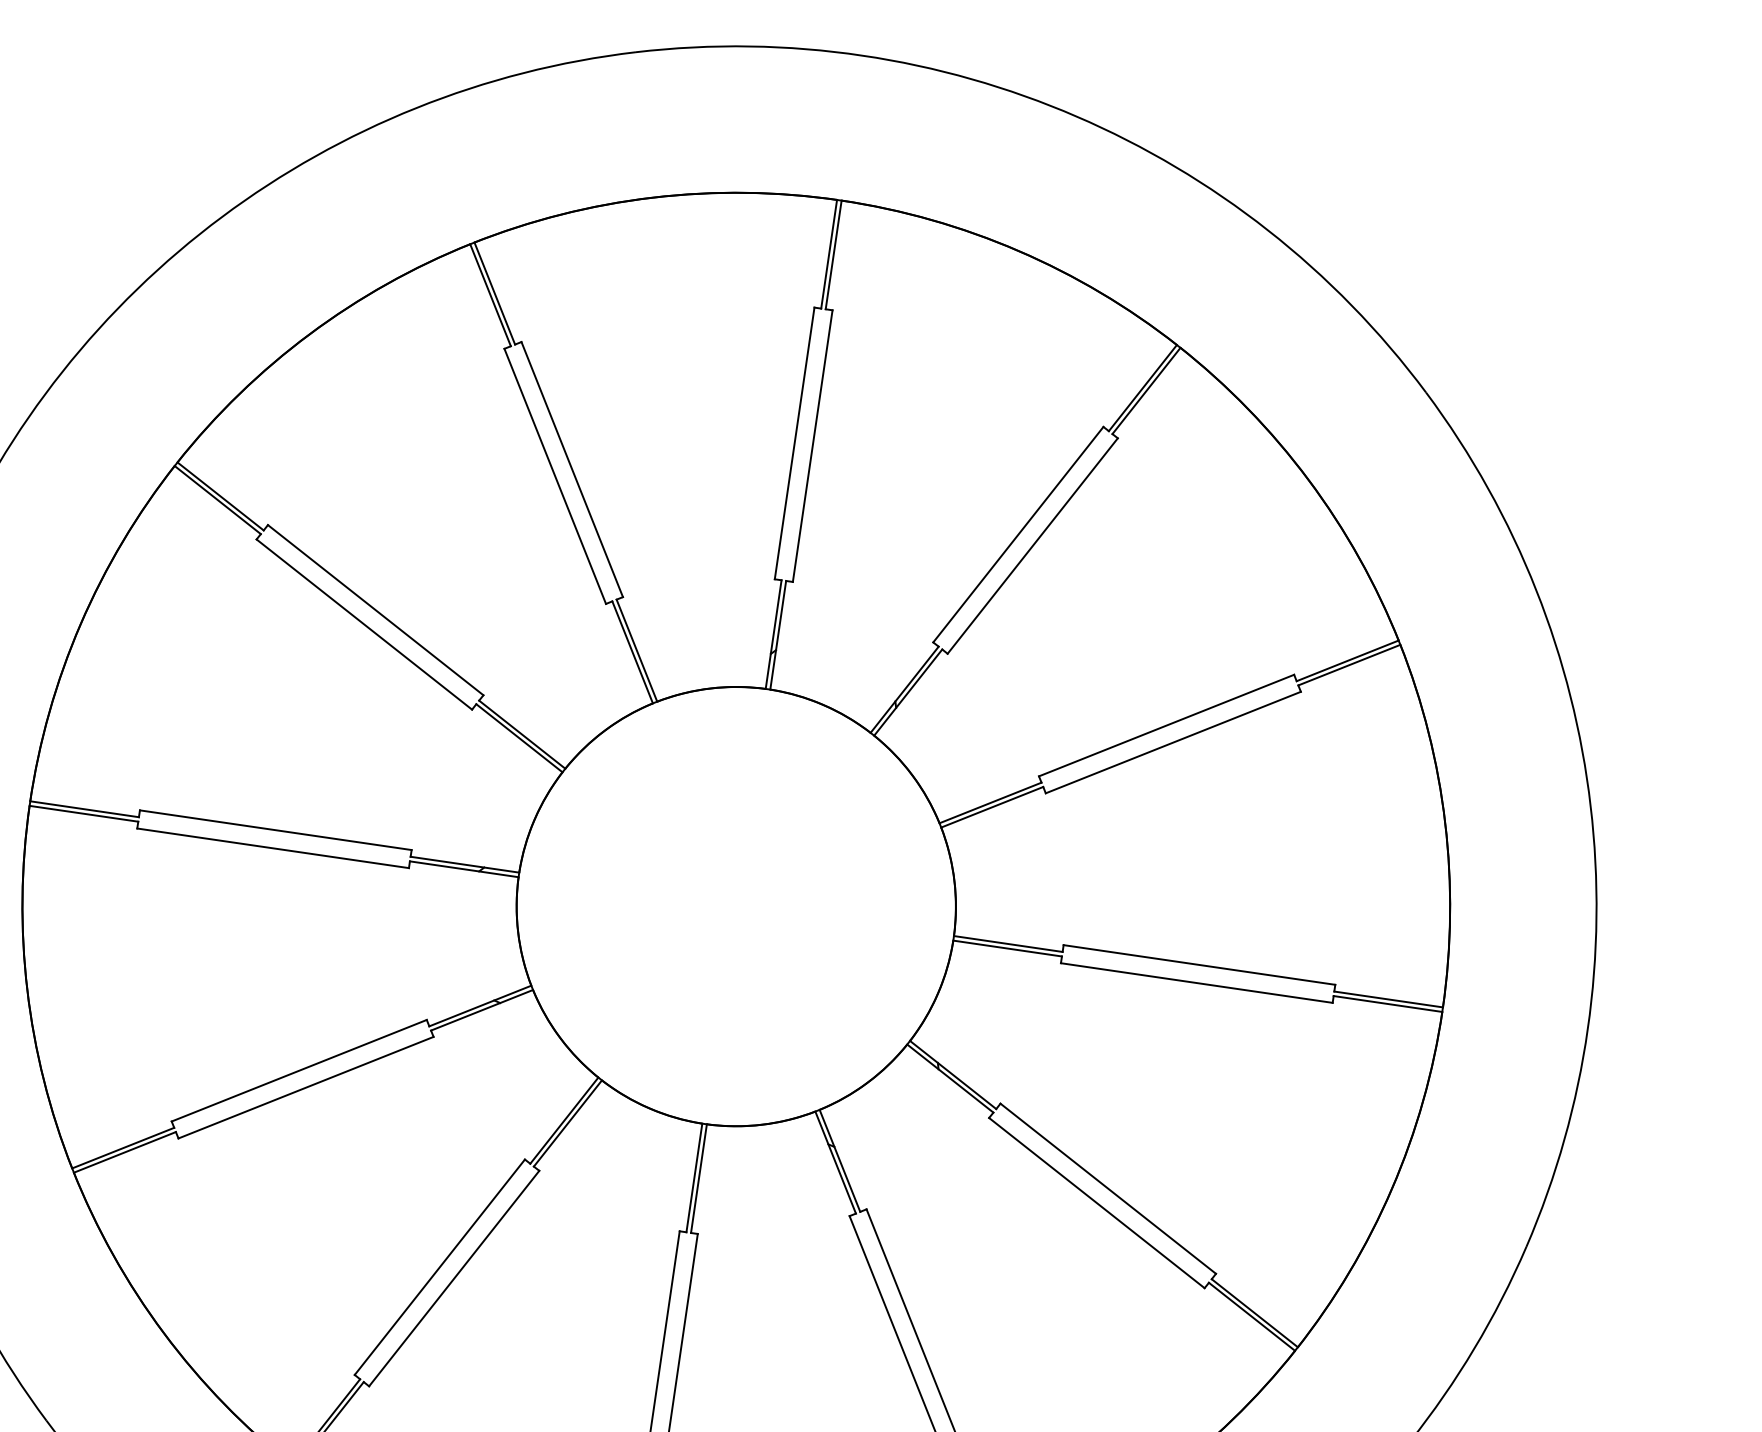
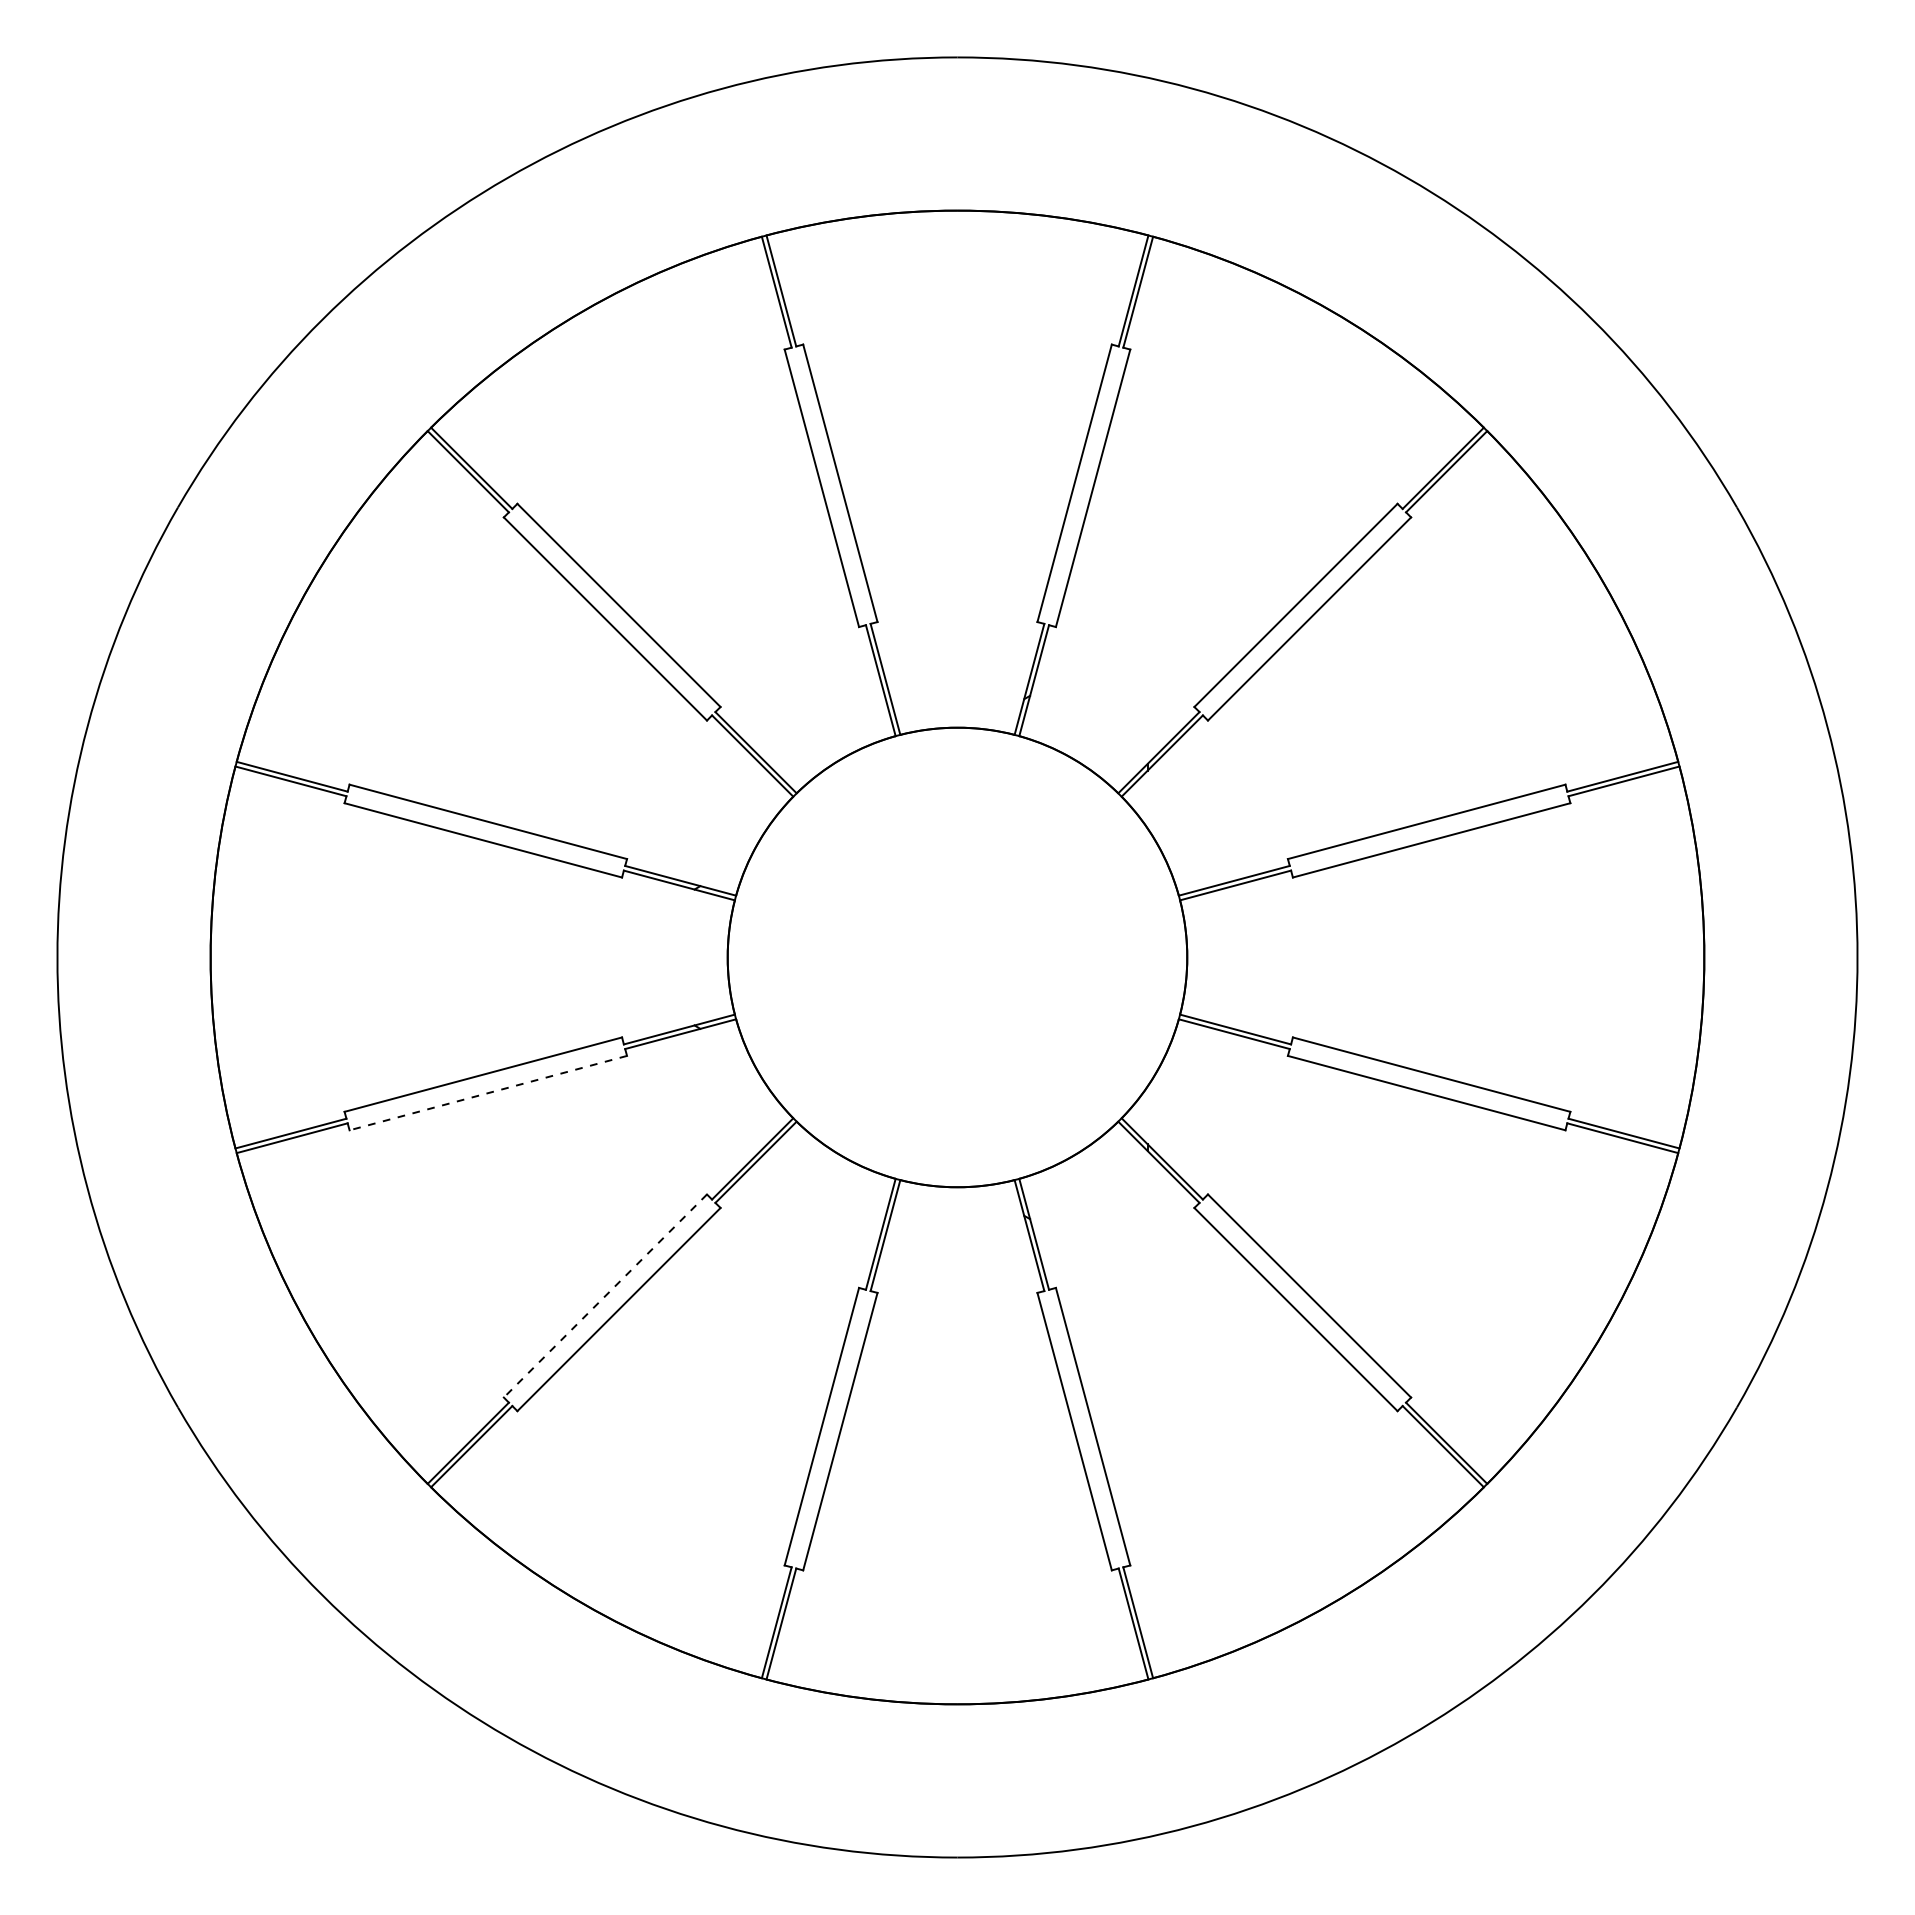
line: (306, 1088) -> (488, 1093), solid -> dashed
line: (439, 1267) -> (605, 1296), solid -> dashed

